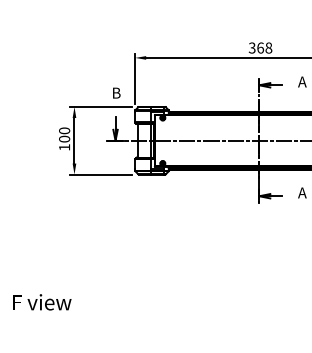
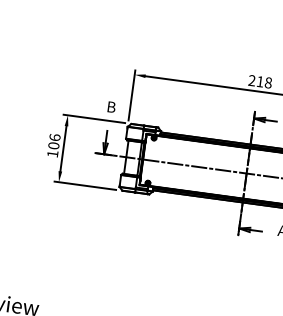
text: (256, 47) -> (256, 80), 368 -> 218
text: (64, 130) -> (54, 137), 100 -> 106

